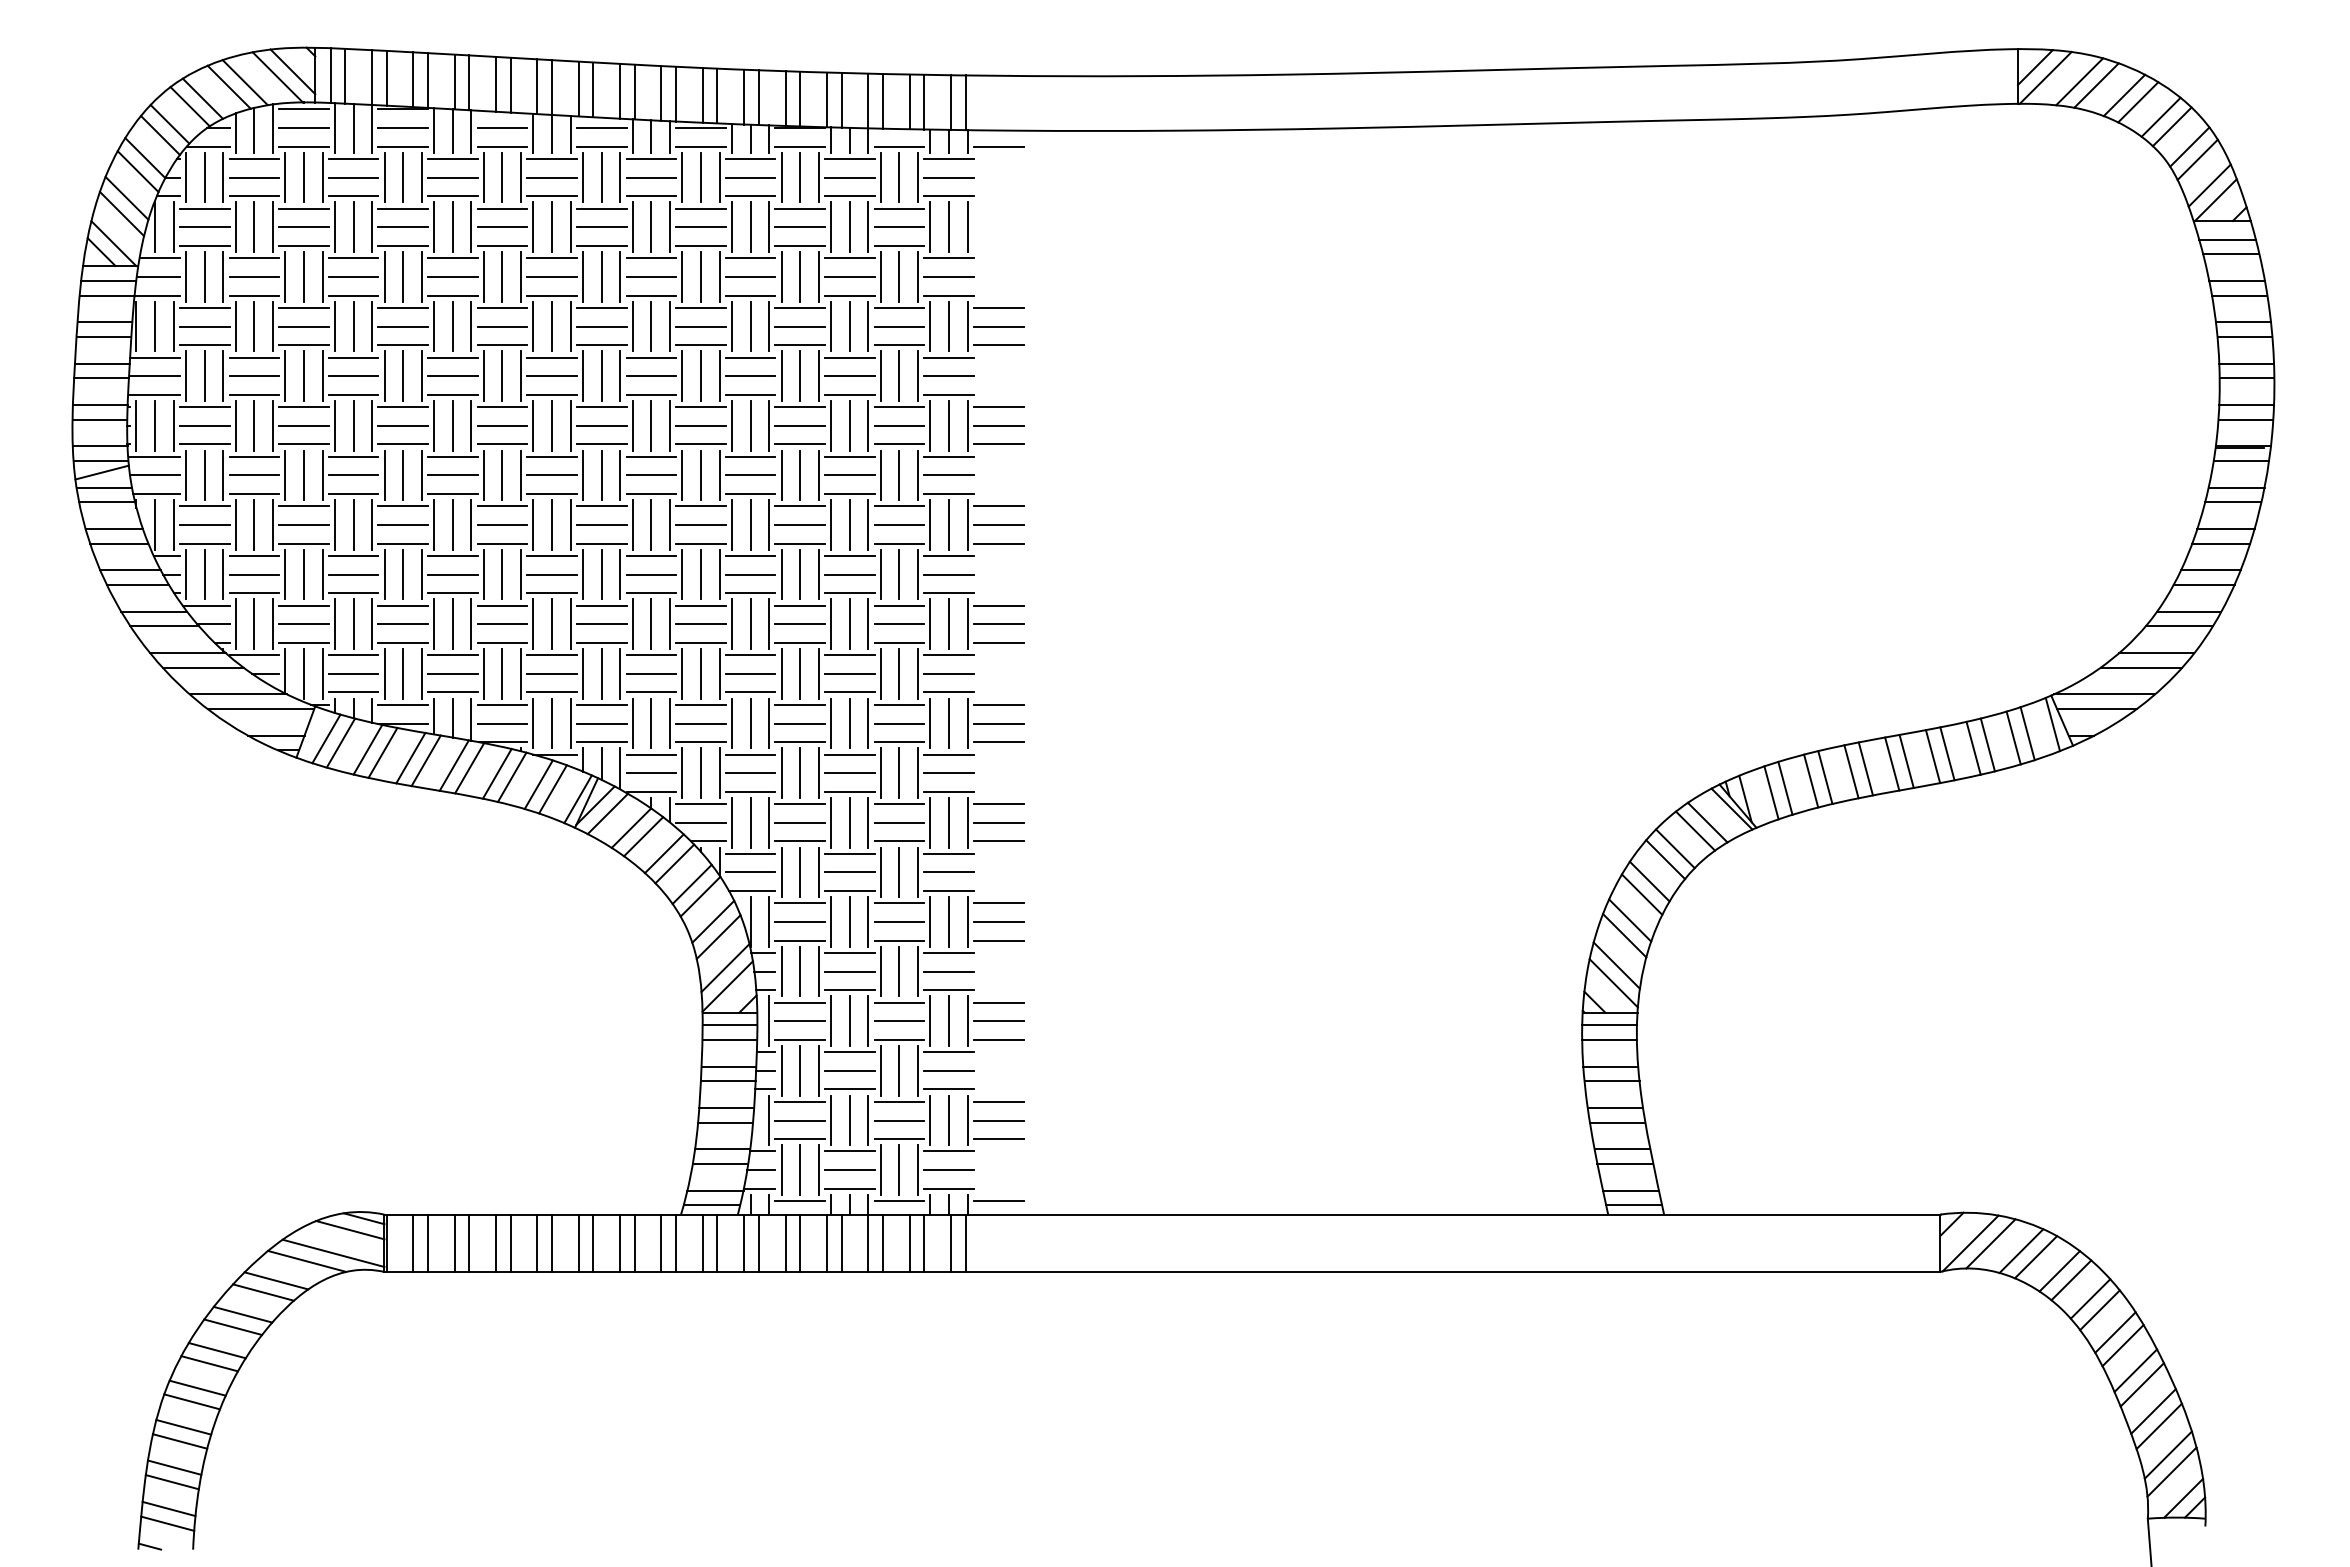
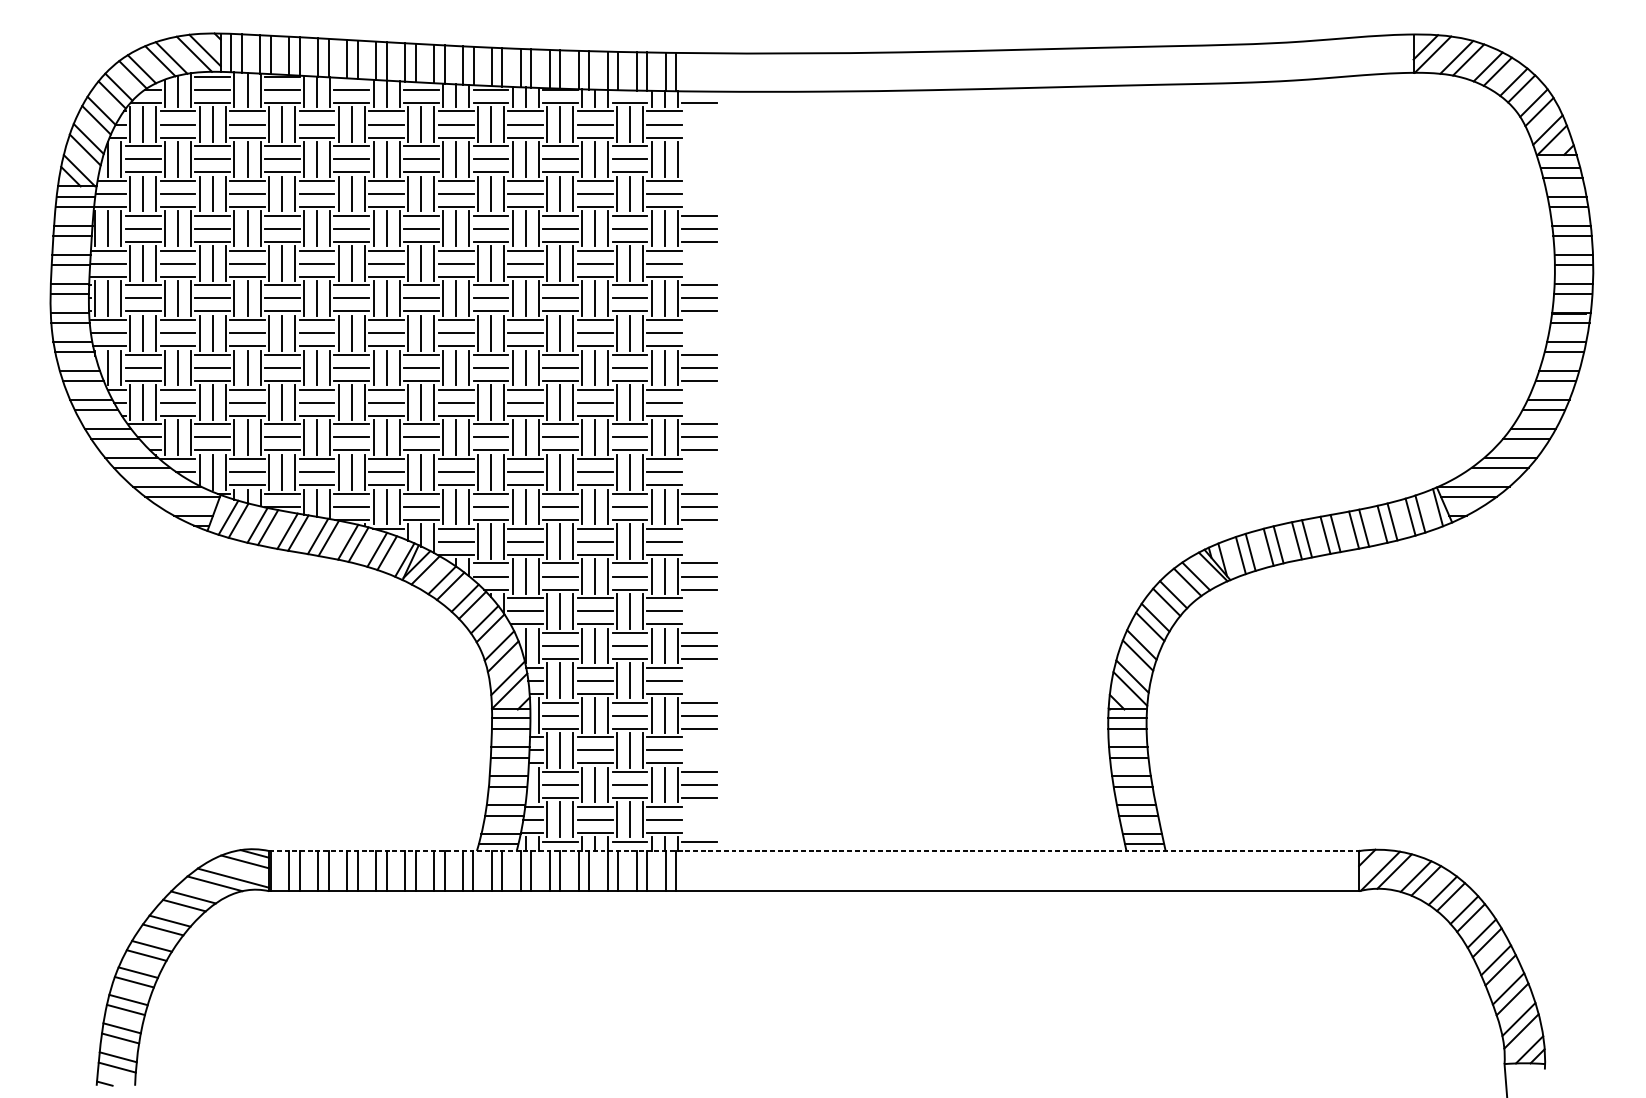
line: (101, 472) -> (70, 331), removed
line: (1162, 1214) -> (814, 850), solid -> dashed

